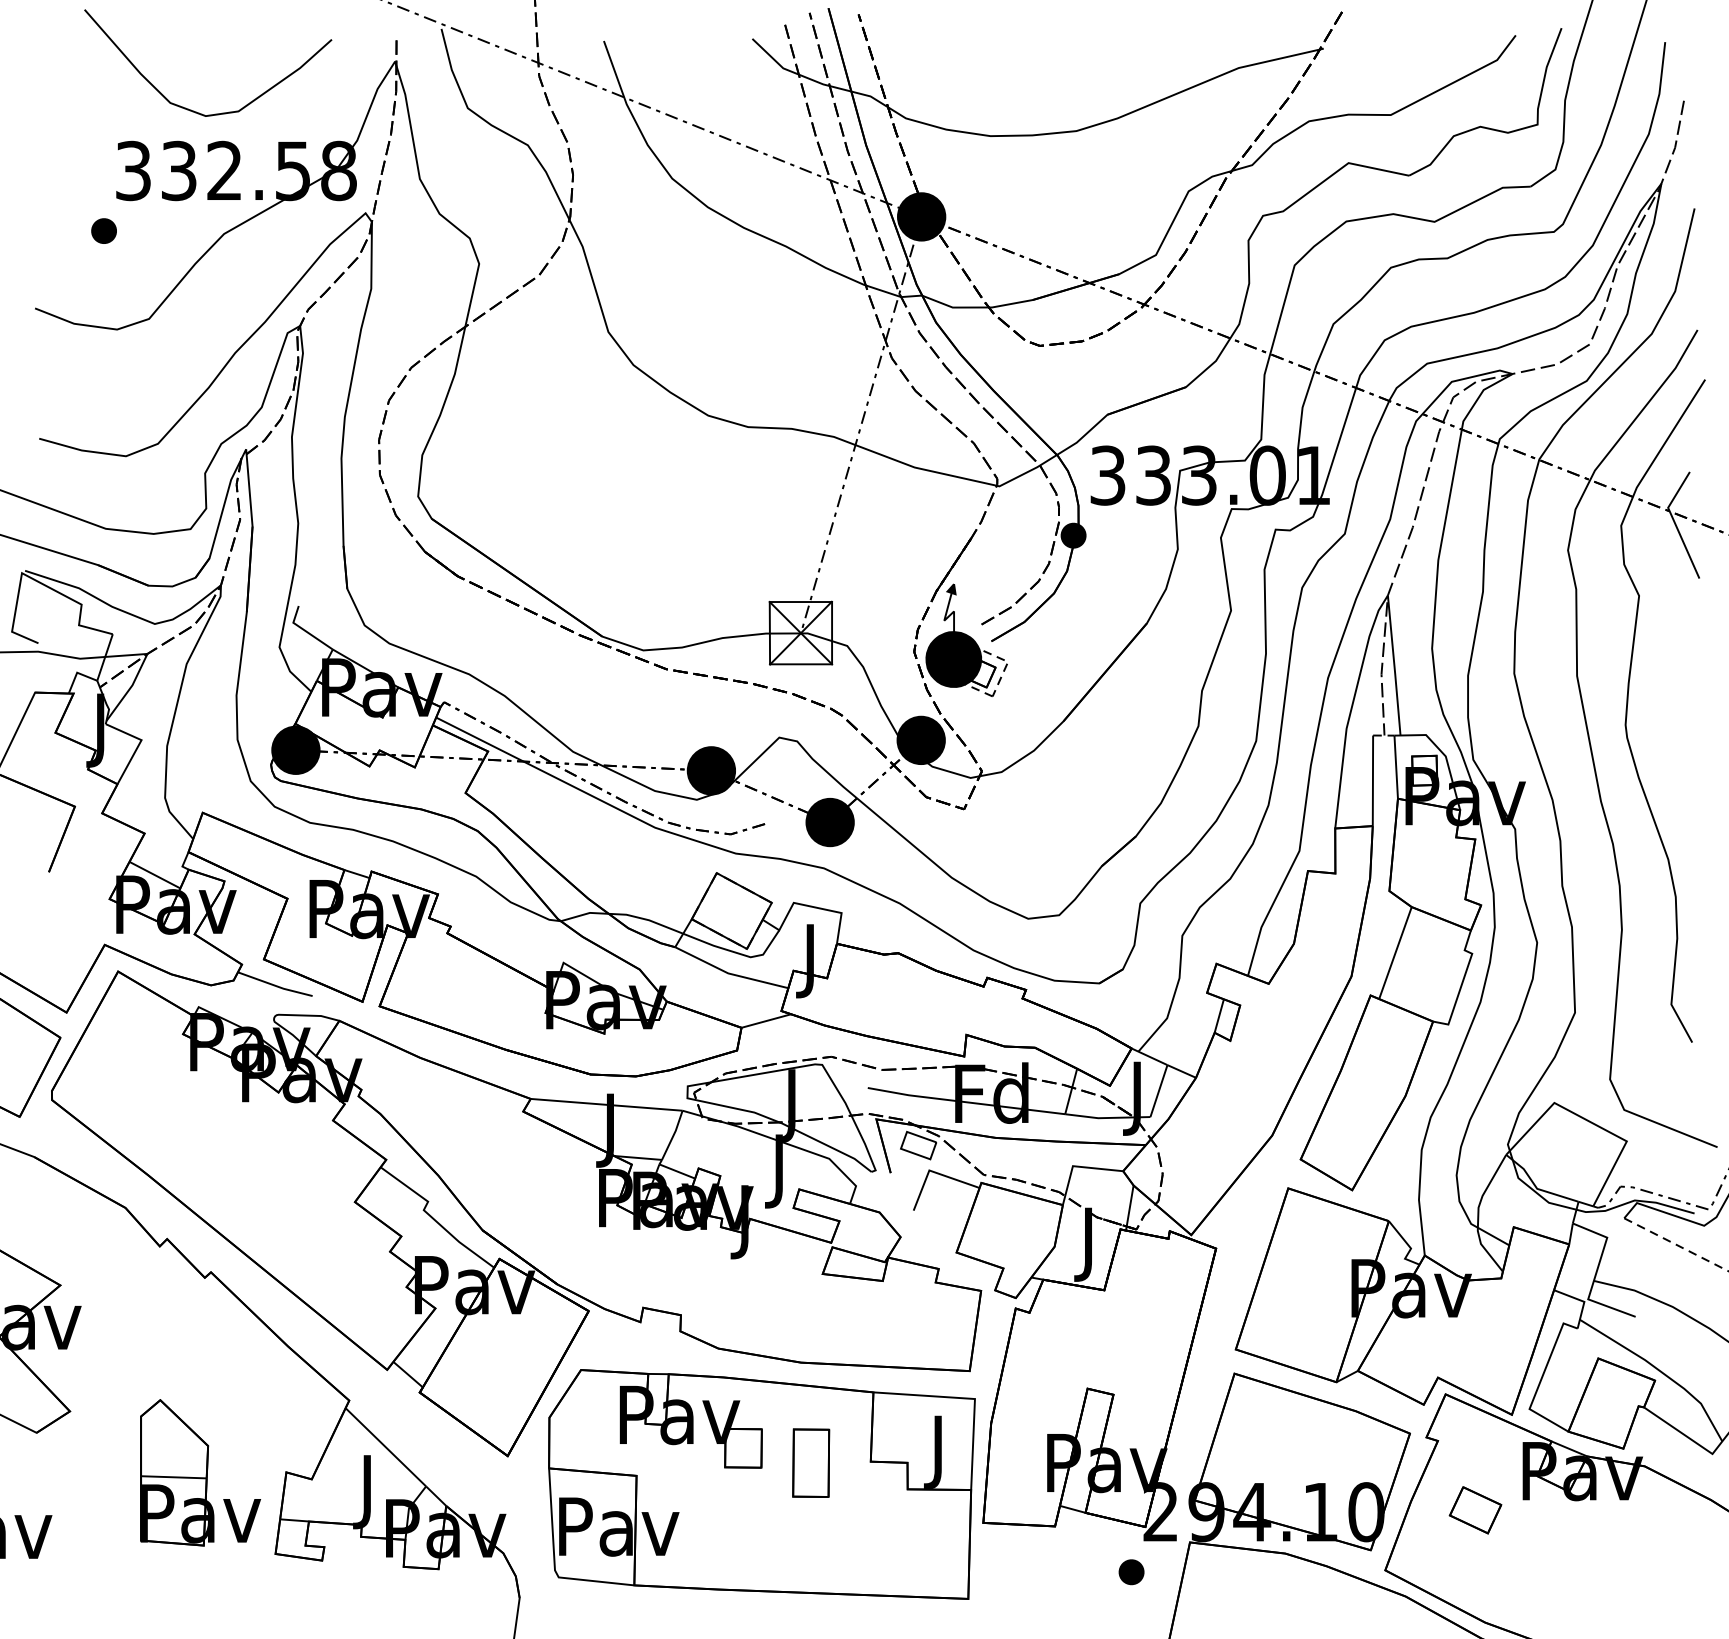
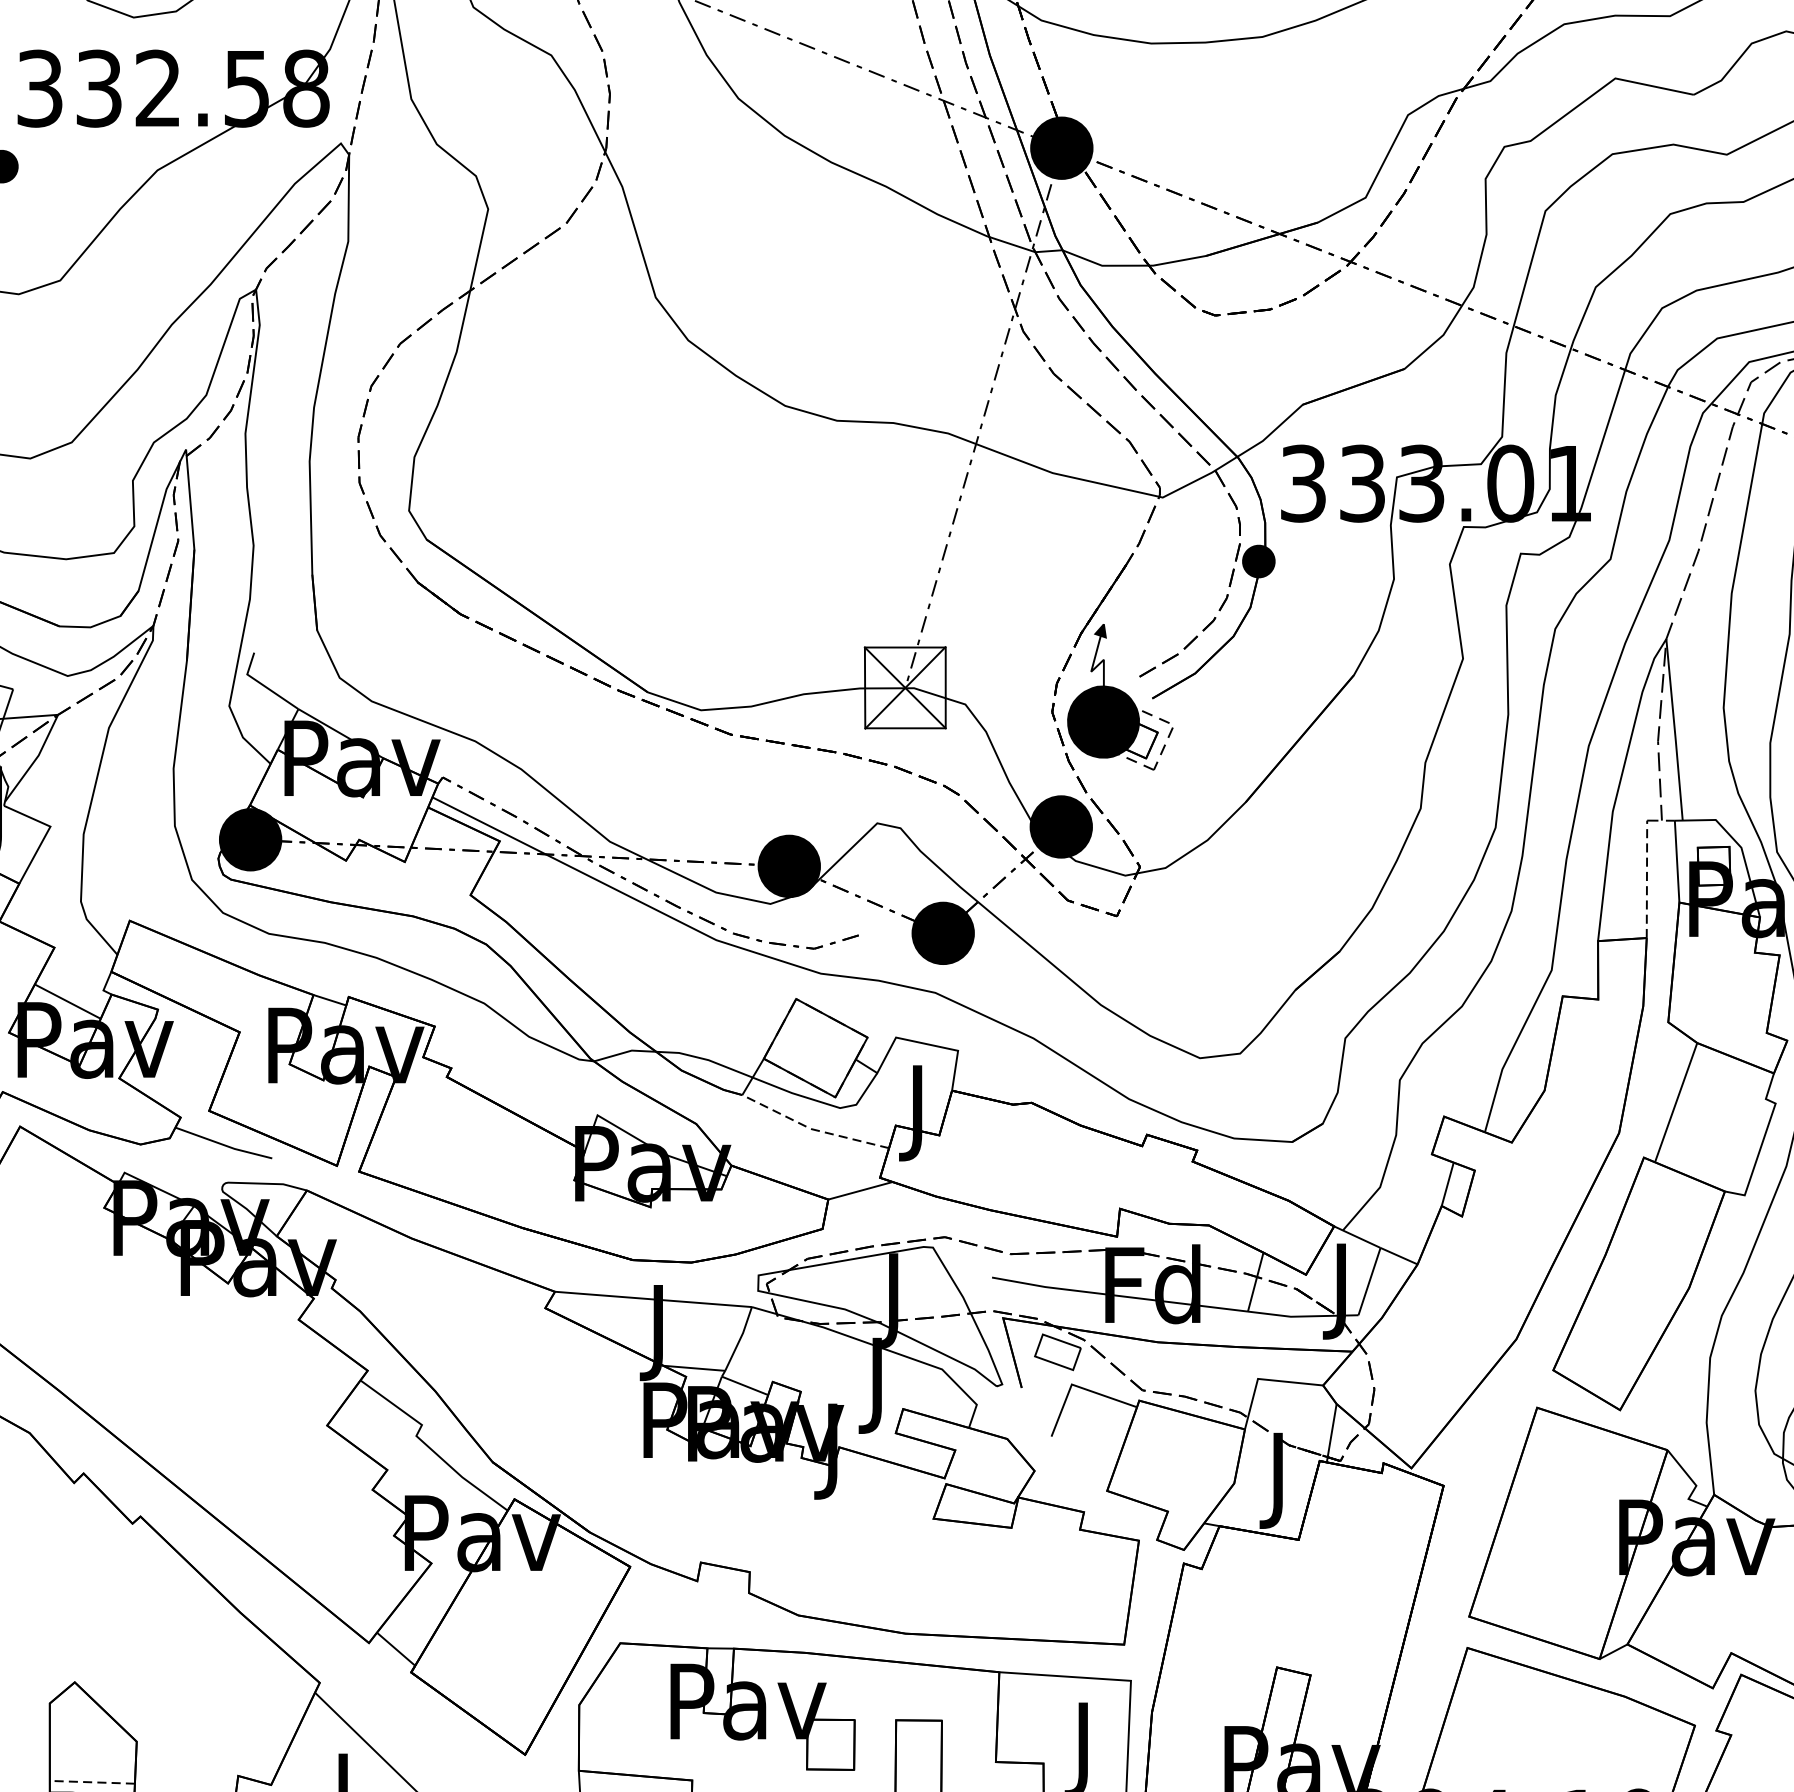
line: (1372, 780) -> (1646, 878), solid -> dashed
line: (728, 973) -> (811, 1129), solid -> dashed
line: (173, 1477) -> (91, 1782), solid -> dashed

